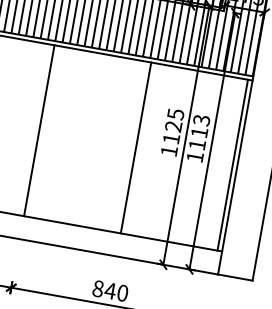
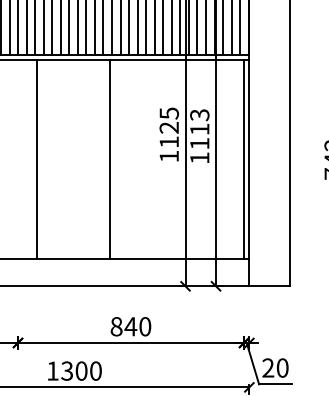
line: (39, 130) -> (37, 159), moved
line: (136, 147) -> (110, 159), moved

